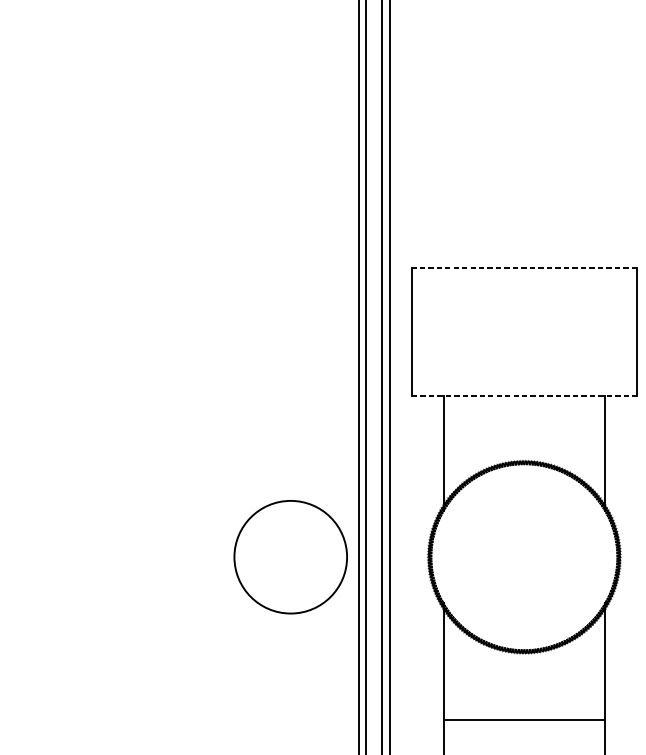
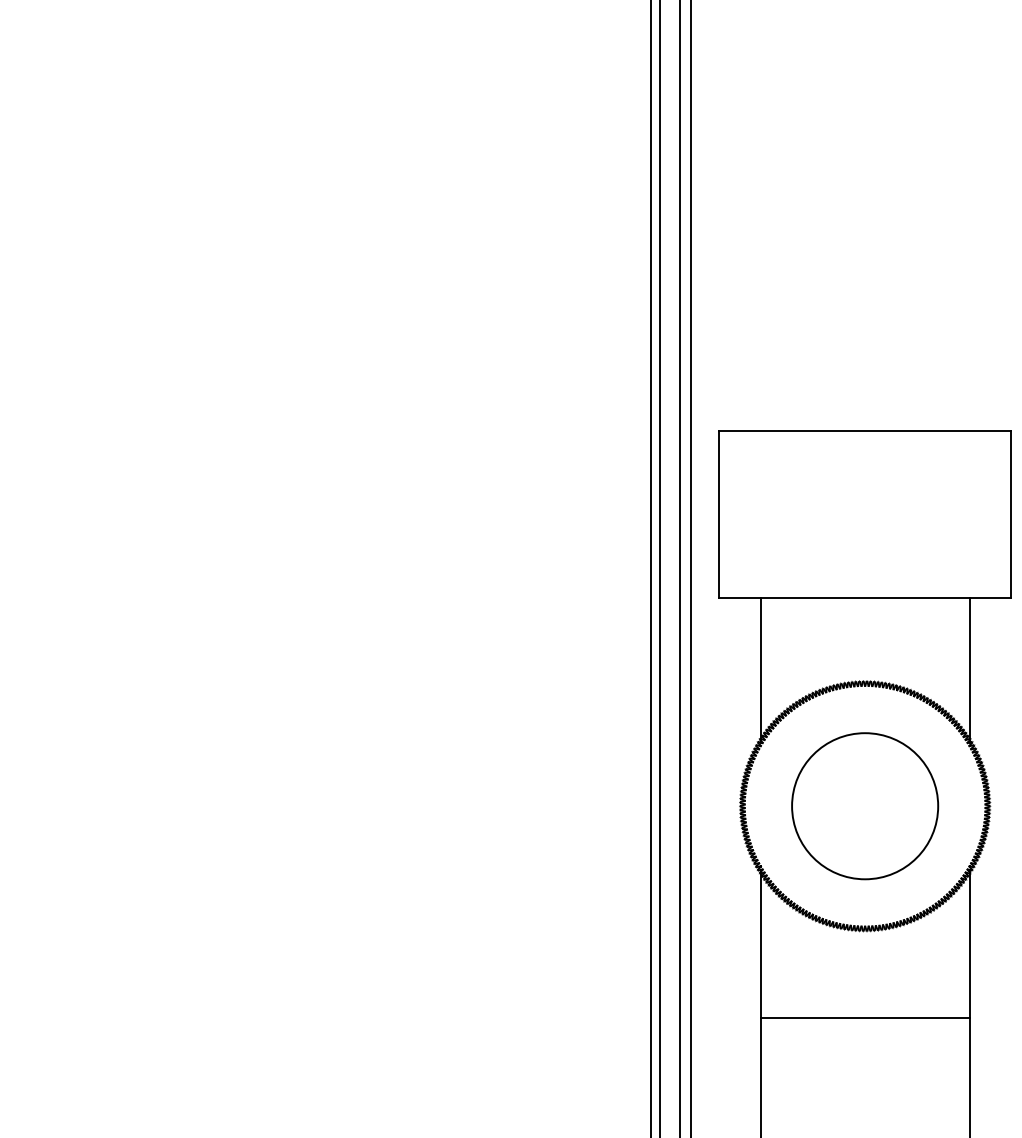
line: (523, 267) -> (864, 430), dashed -> solid
line: (524, 396) -> (865, 597), dashed -> solid
circle: (291, 557) -> (865, 806), moved

